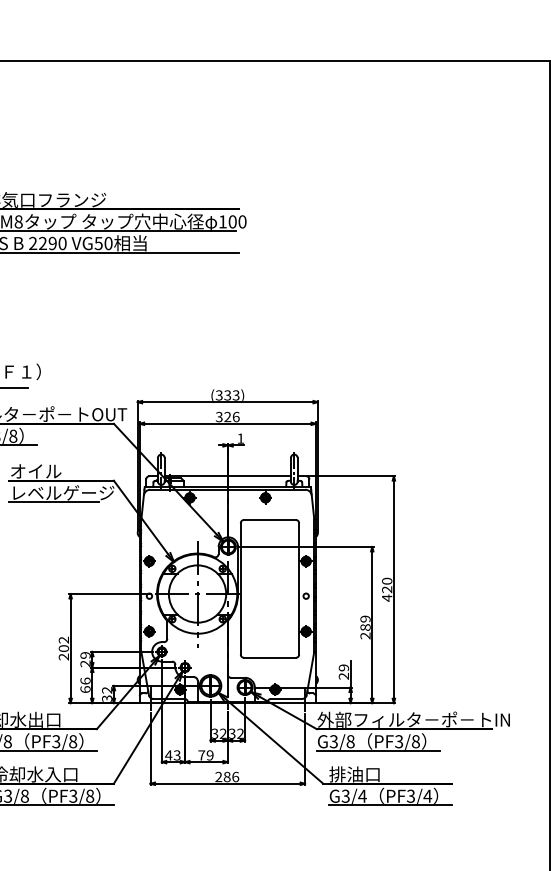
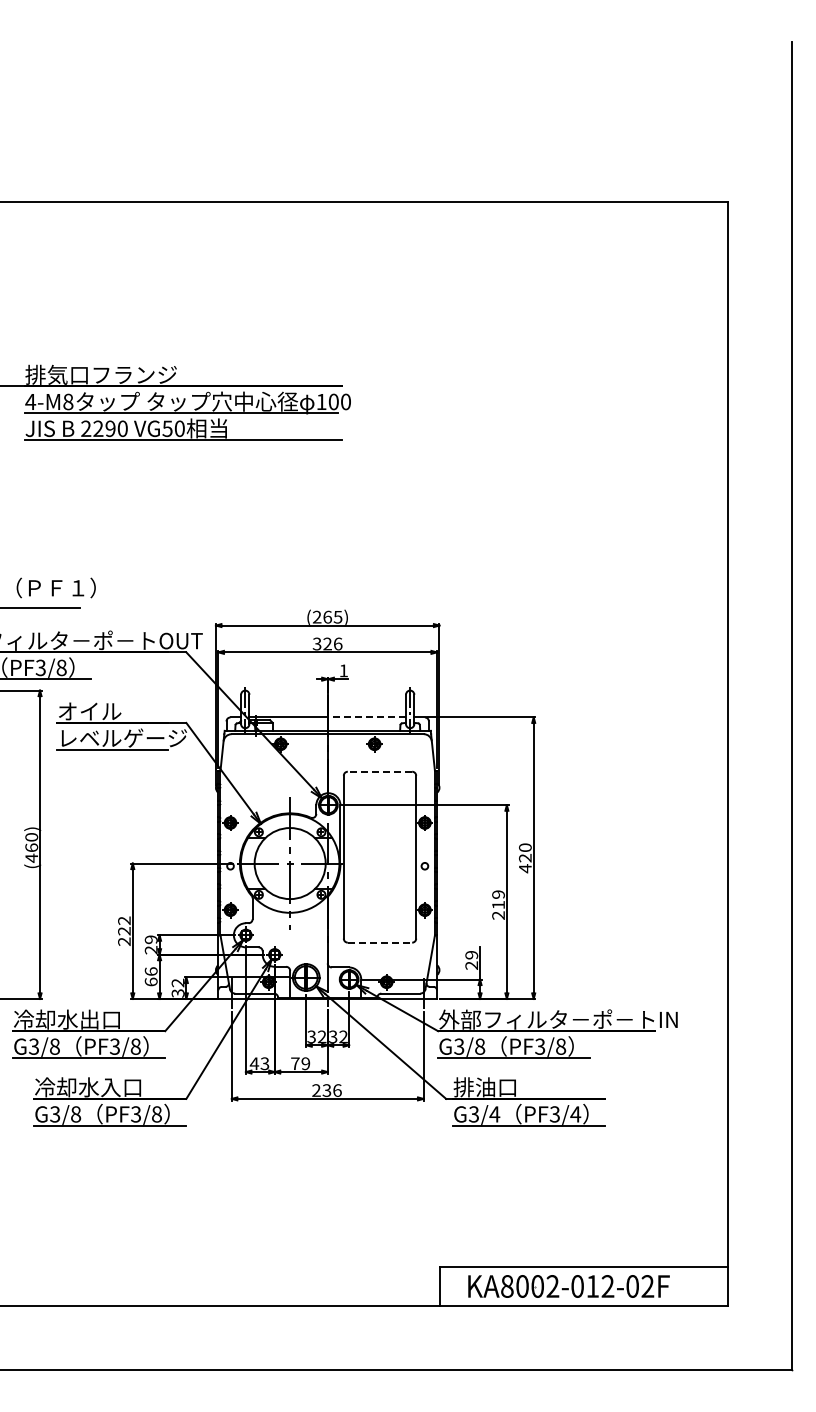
text: (227, 394) -> (327, 616), (333) -> (265)
line: (259, 476) -> (366, 717), solid -> dashed
line: (269, 519) -> (379, 771), solid -> dashed
text: (365, 627) -> (498, 904), 289 -> 219
text: (63, 648) -> (124, 931), 202 -> 222
line: (270, 657) -> (380, 942), solid -> dashed
text: (226, 776) -> (326, 1090), 286 -> 236

